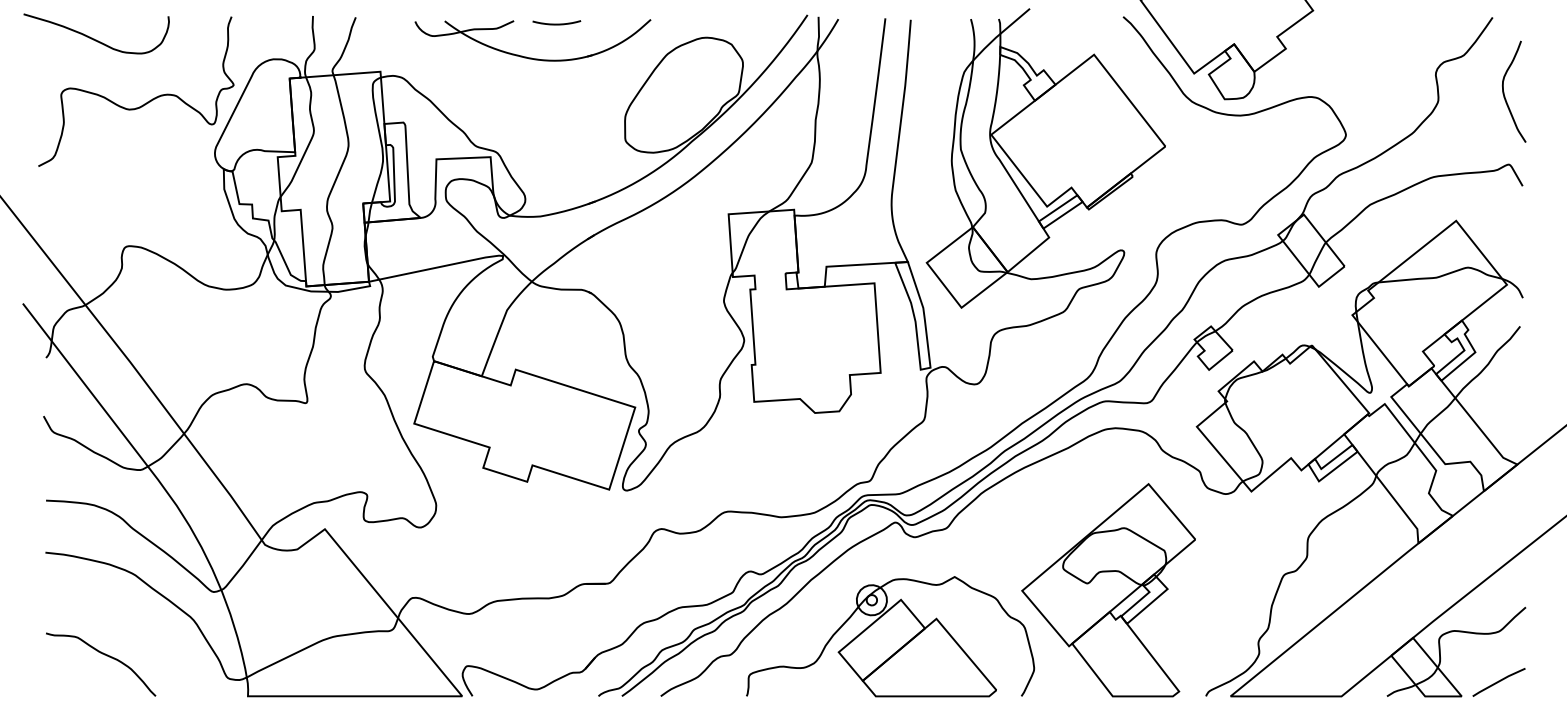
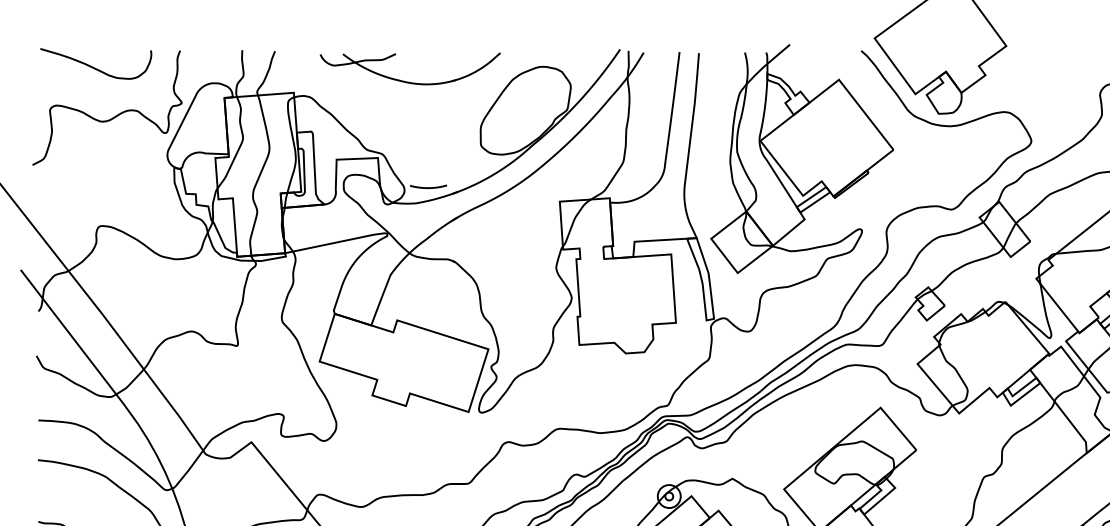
curve: (556, 23) -> (428, 187), moved
curve: (94, 38) -> (94, 67), moved

